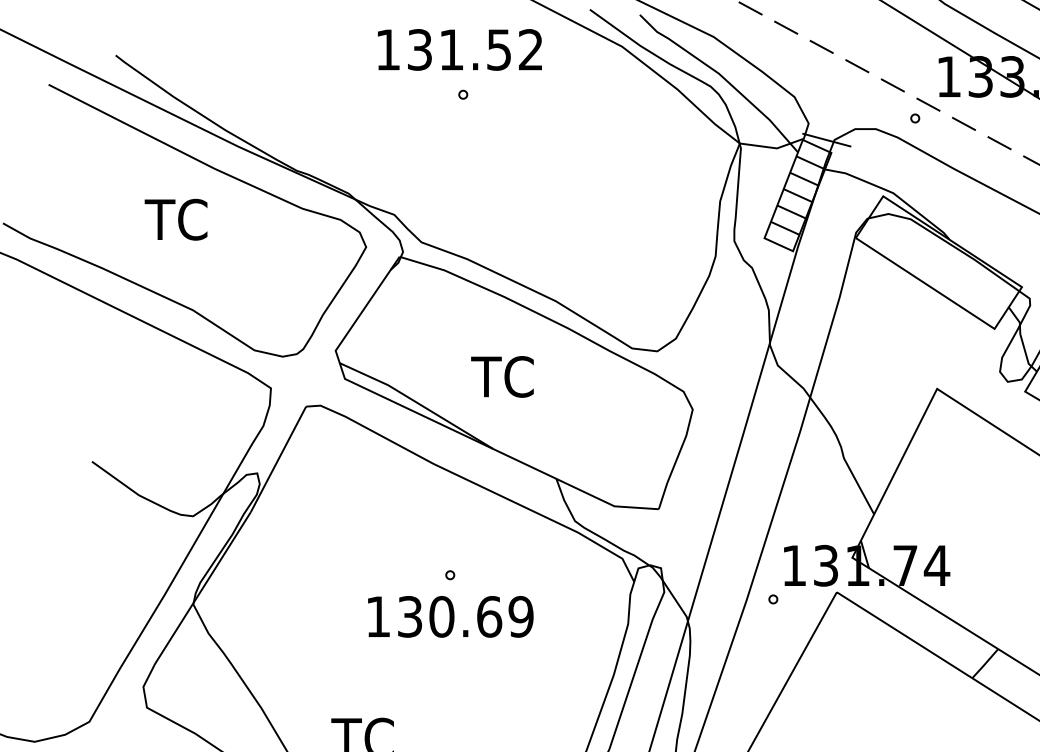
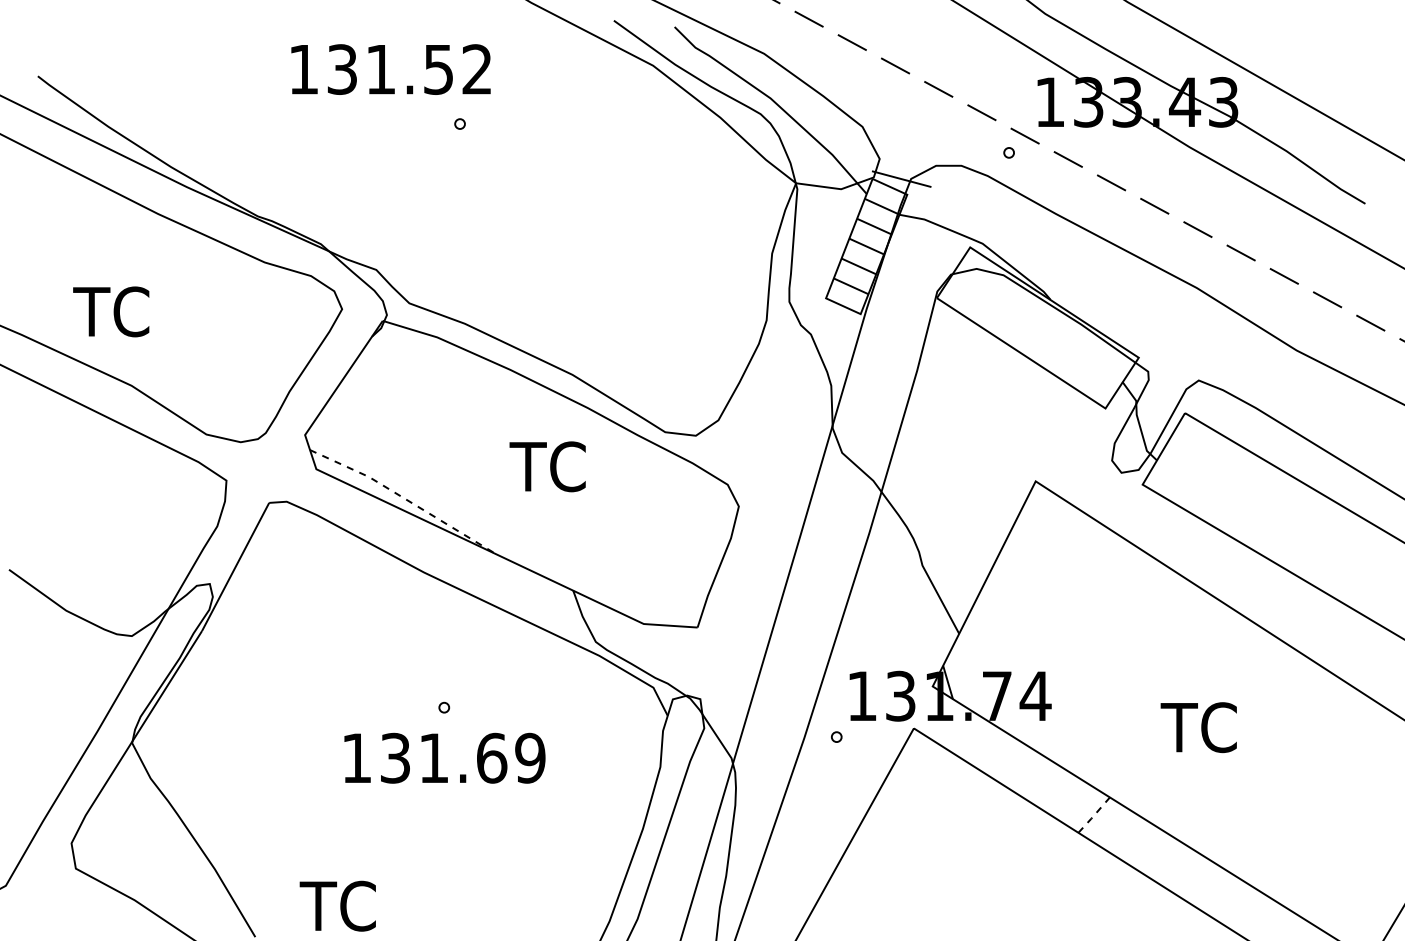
text: (459, 49) -> (390, 69), moved
text: (176, 219) -> (111, 311), moved
text: (502, 376) -> (547, 466), moved
line: (417, 403) -> (404, 498), solid -> dashed
text: (442, 616) -> (434, 757), 130.69 -> 131.69
line: (984, 663) -> (1093, 815), solid -> dashed

